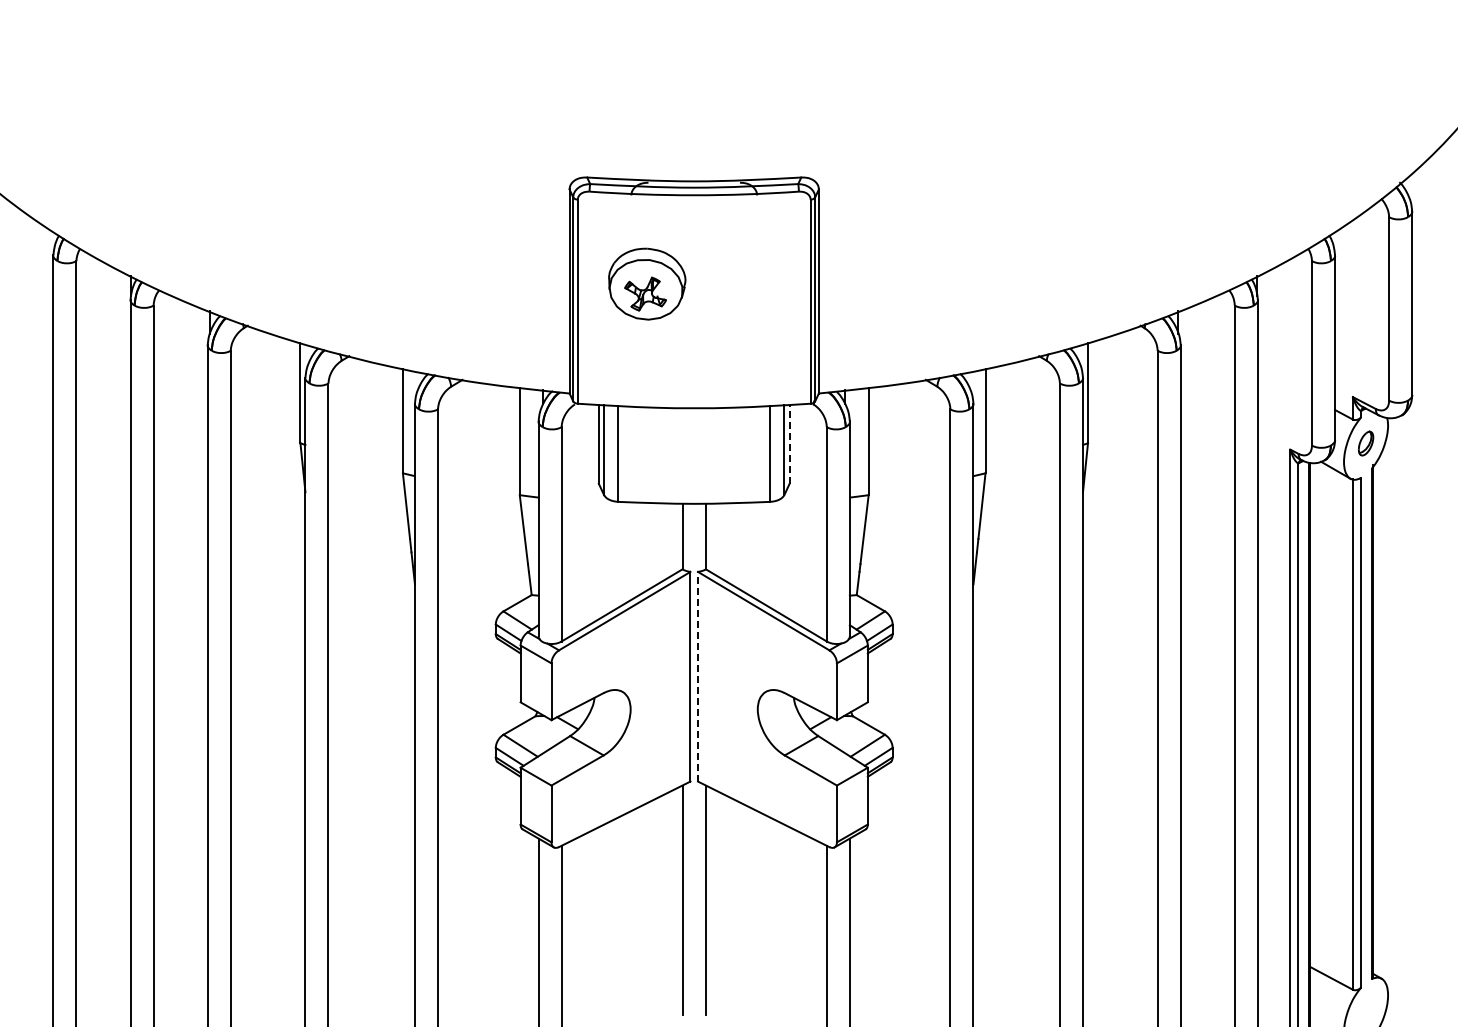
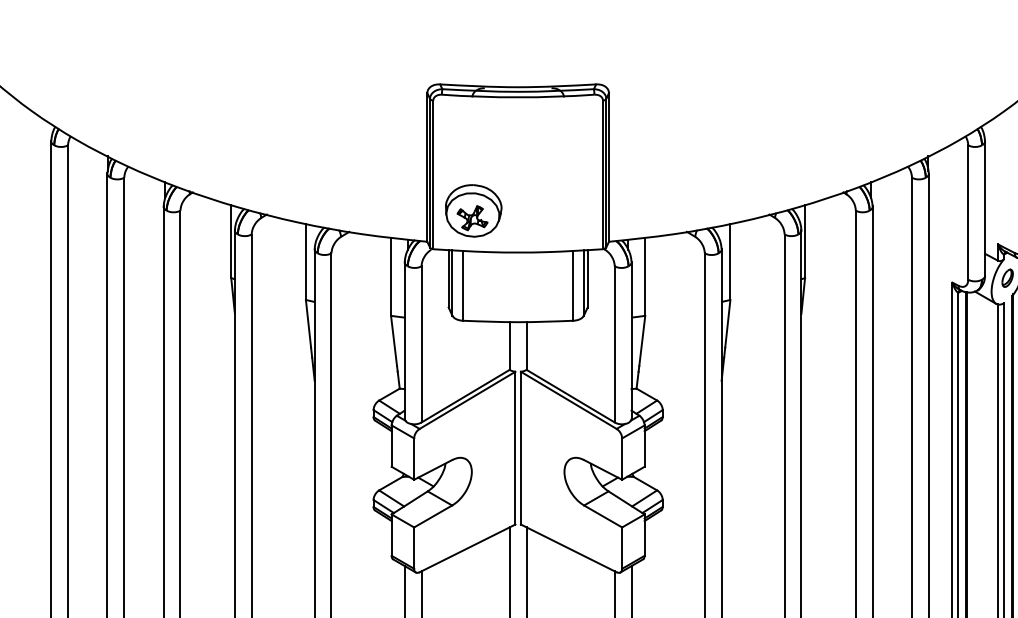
part: (647, 283) -> (473, 210), moved
line: (789, 444) -> (587, 278), dashed -> solid
line: (697, 676) -> (520, 447), dashed -> solid

